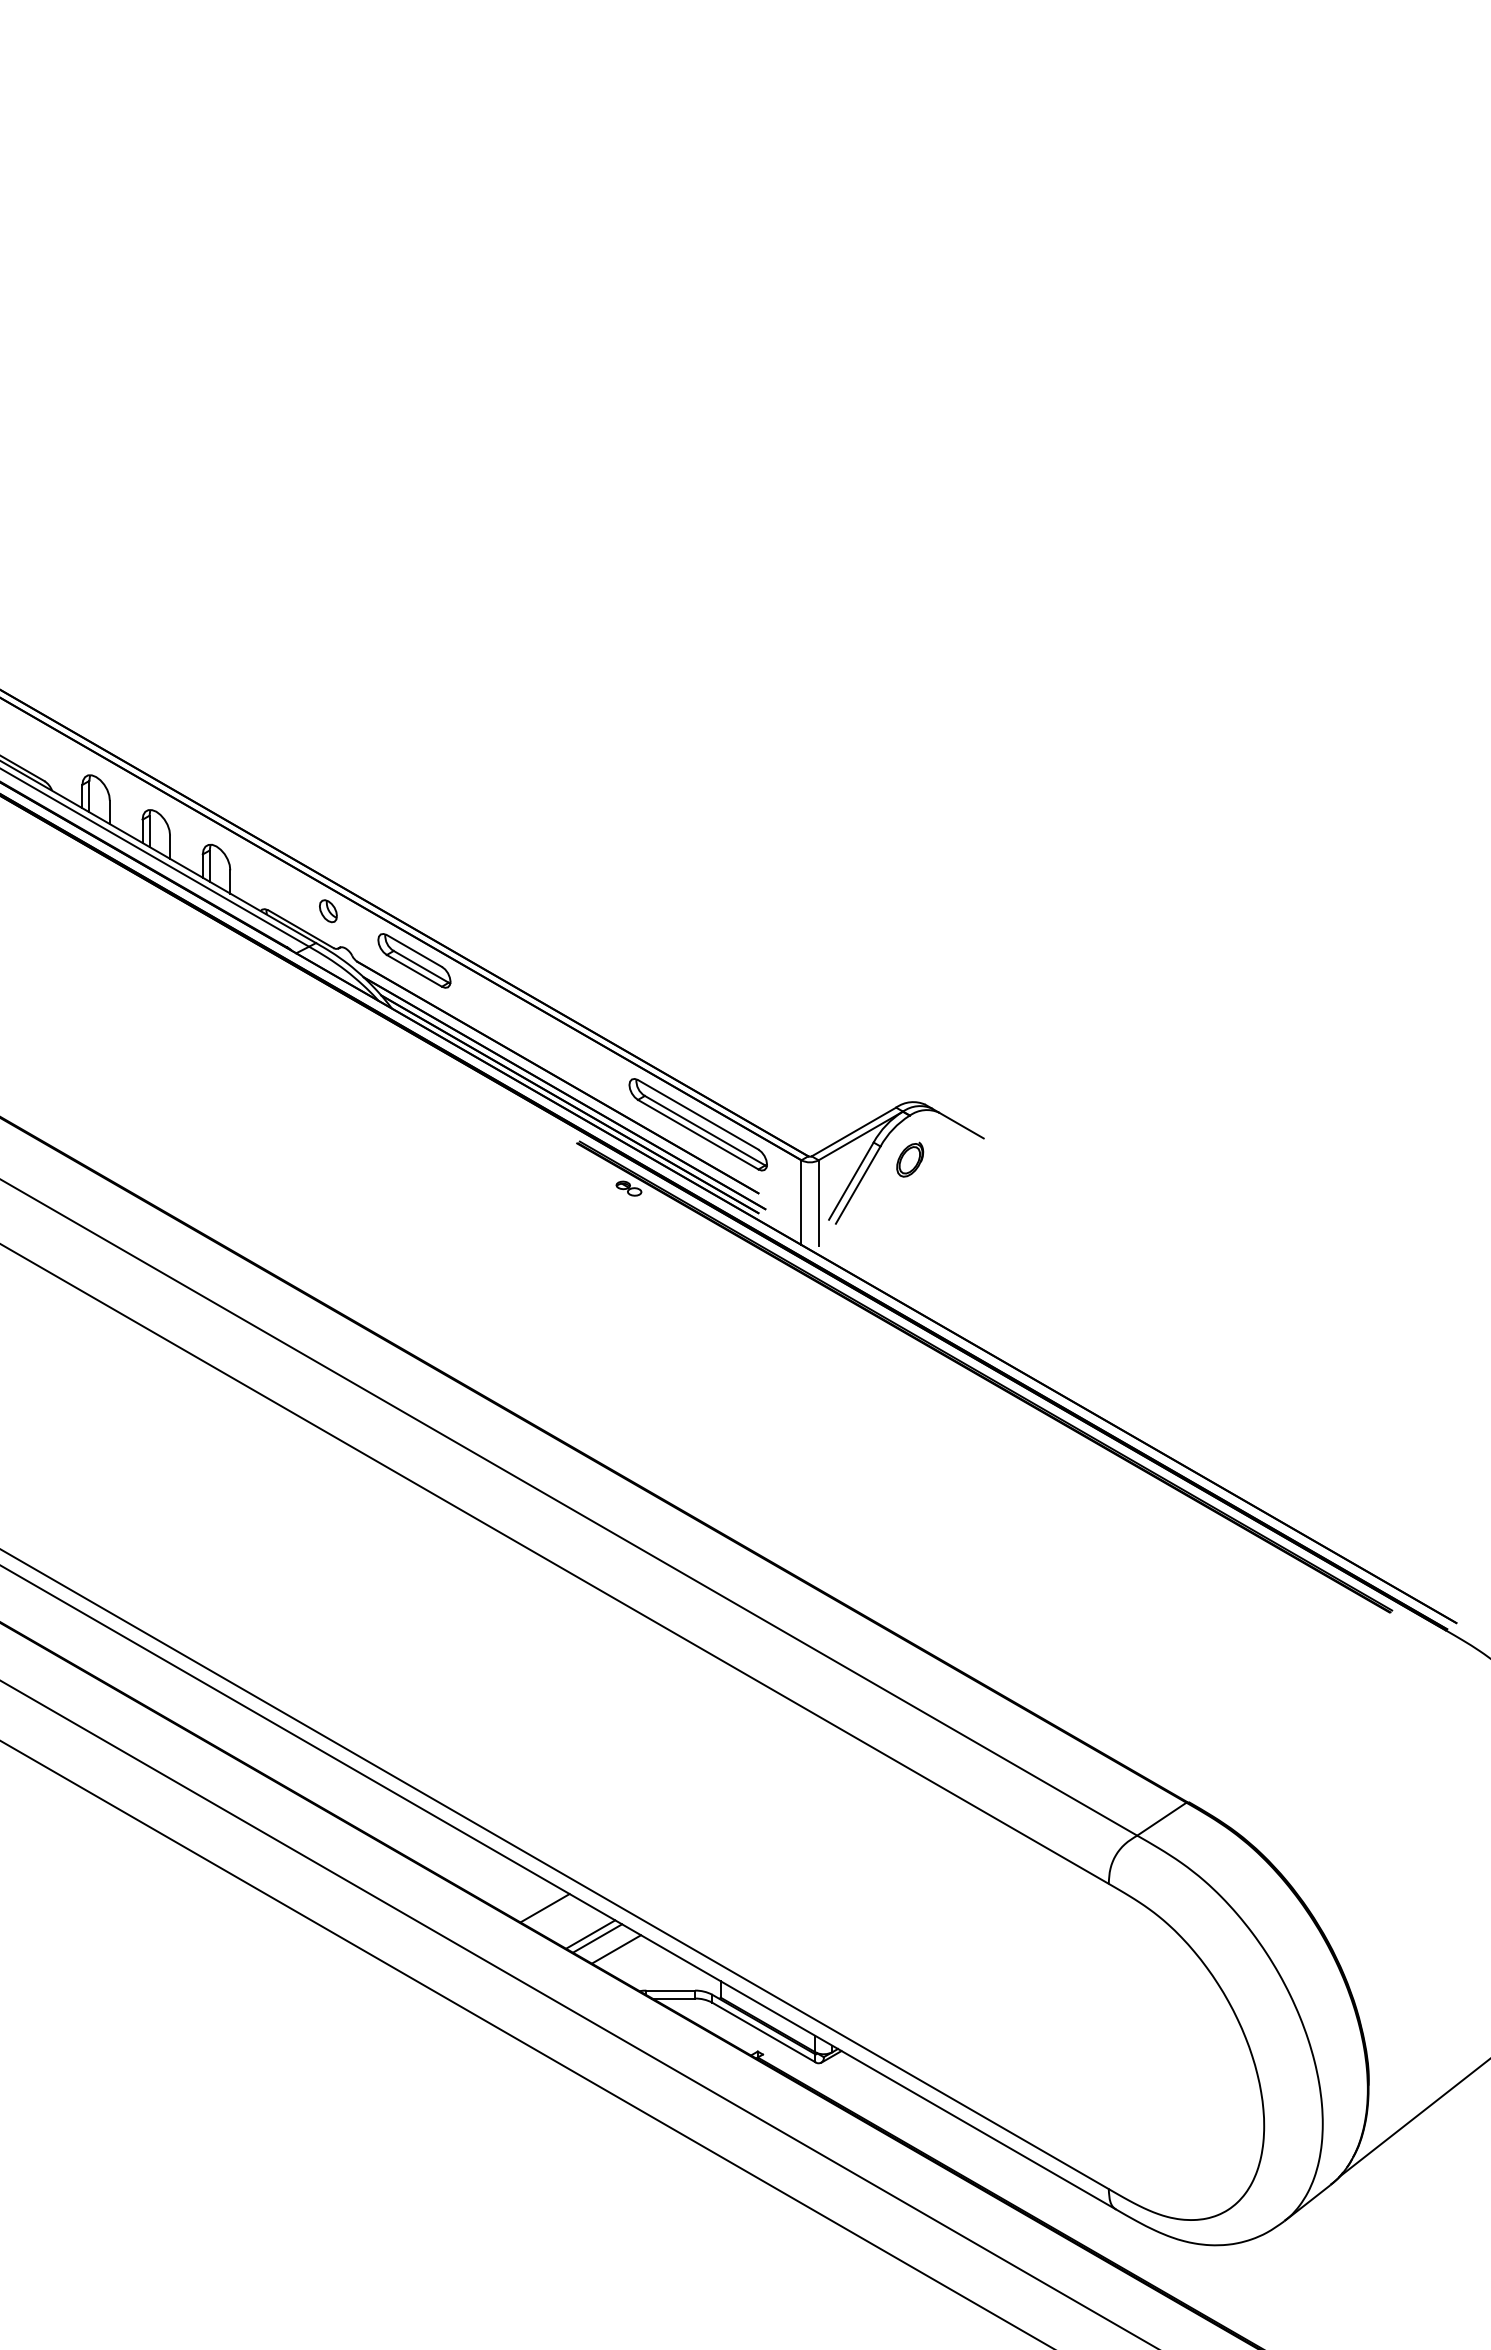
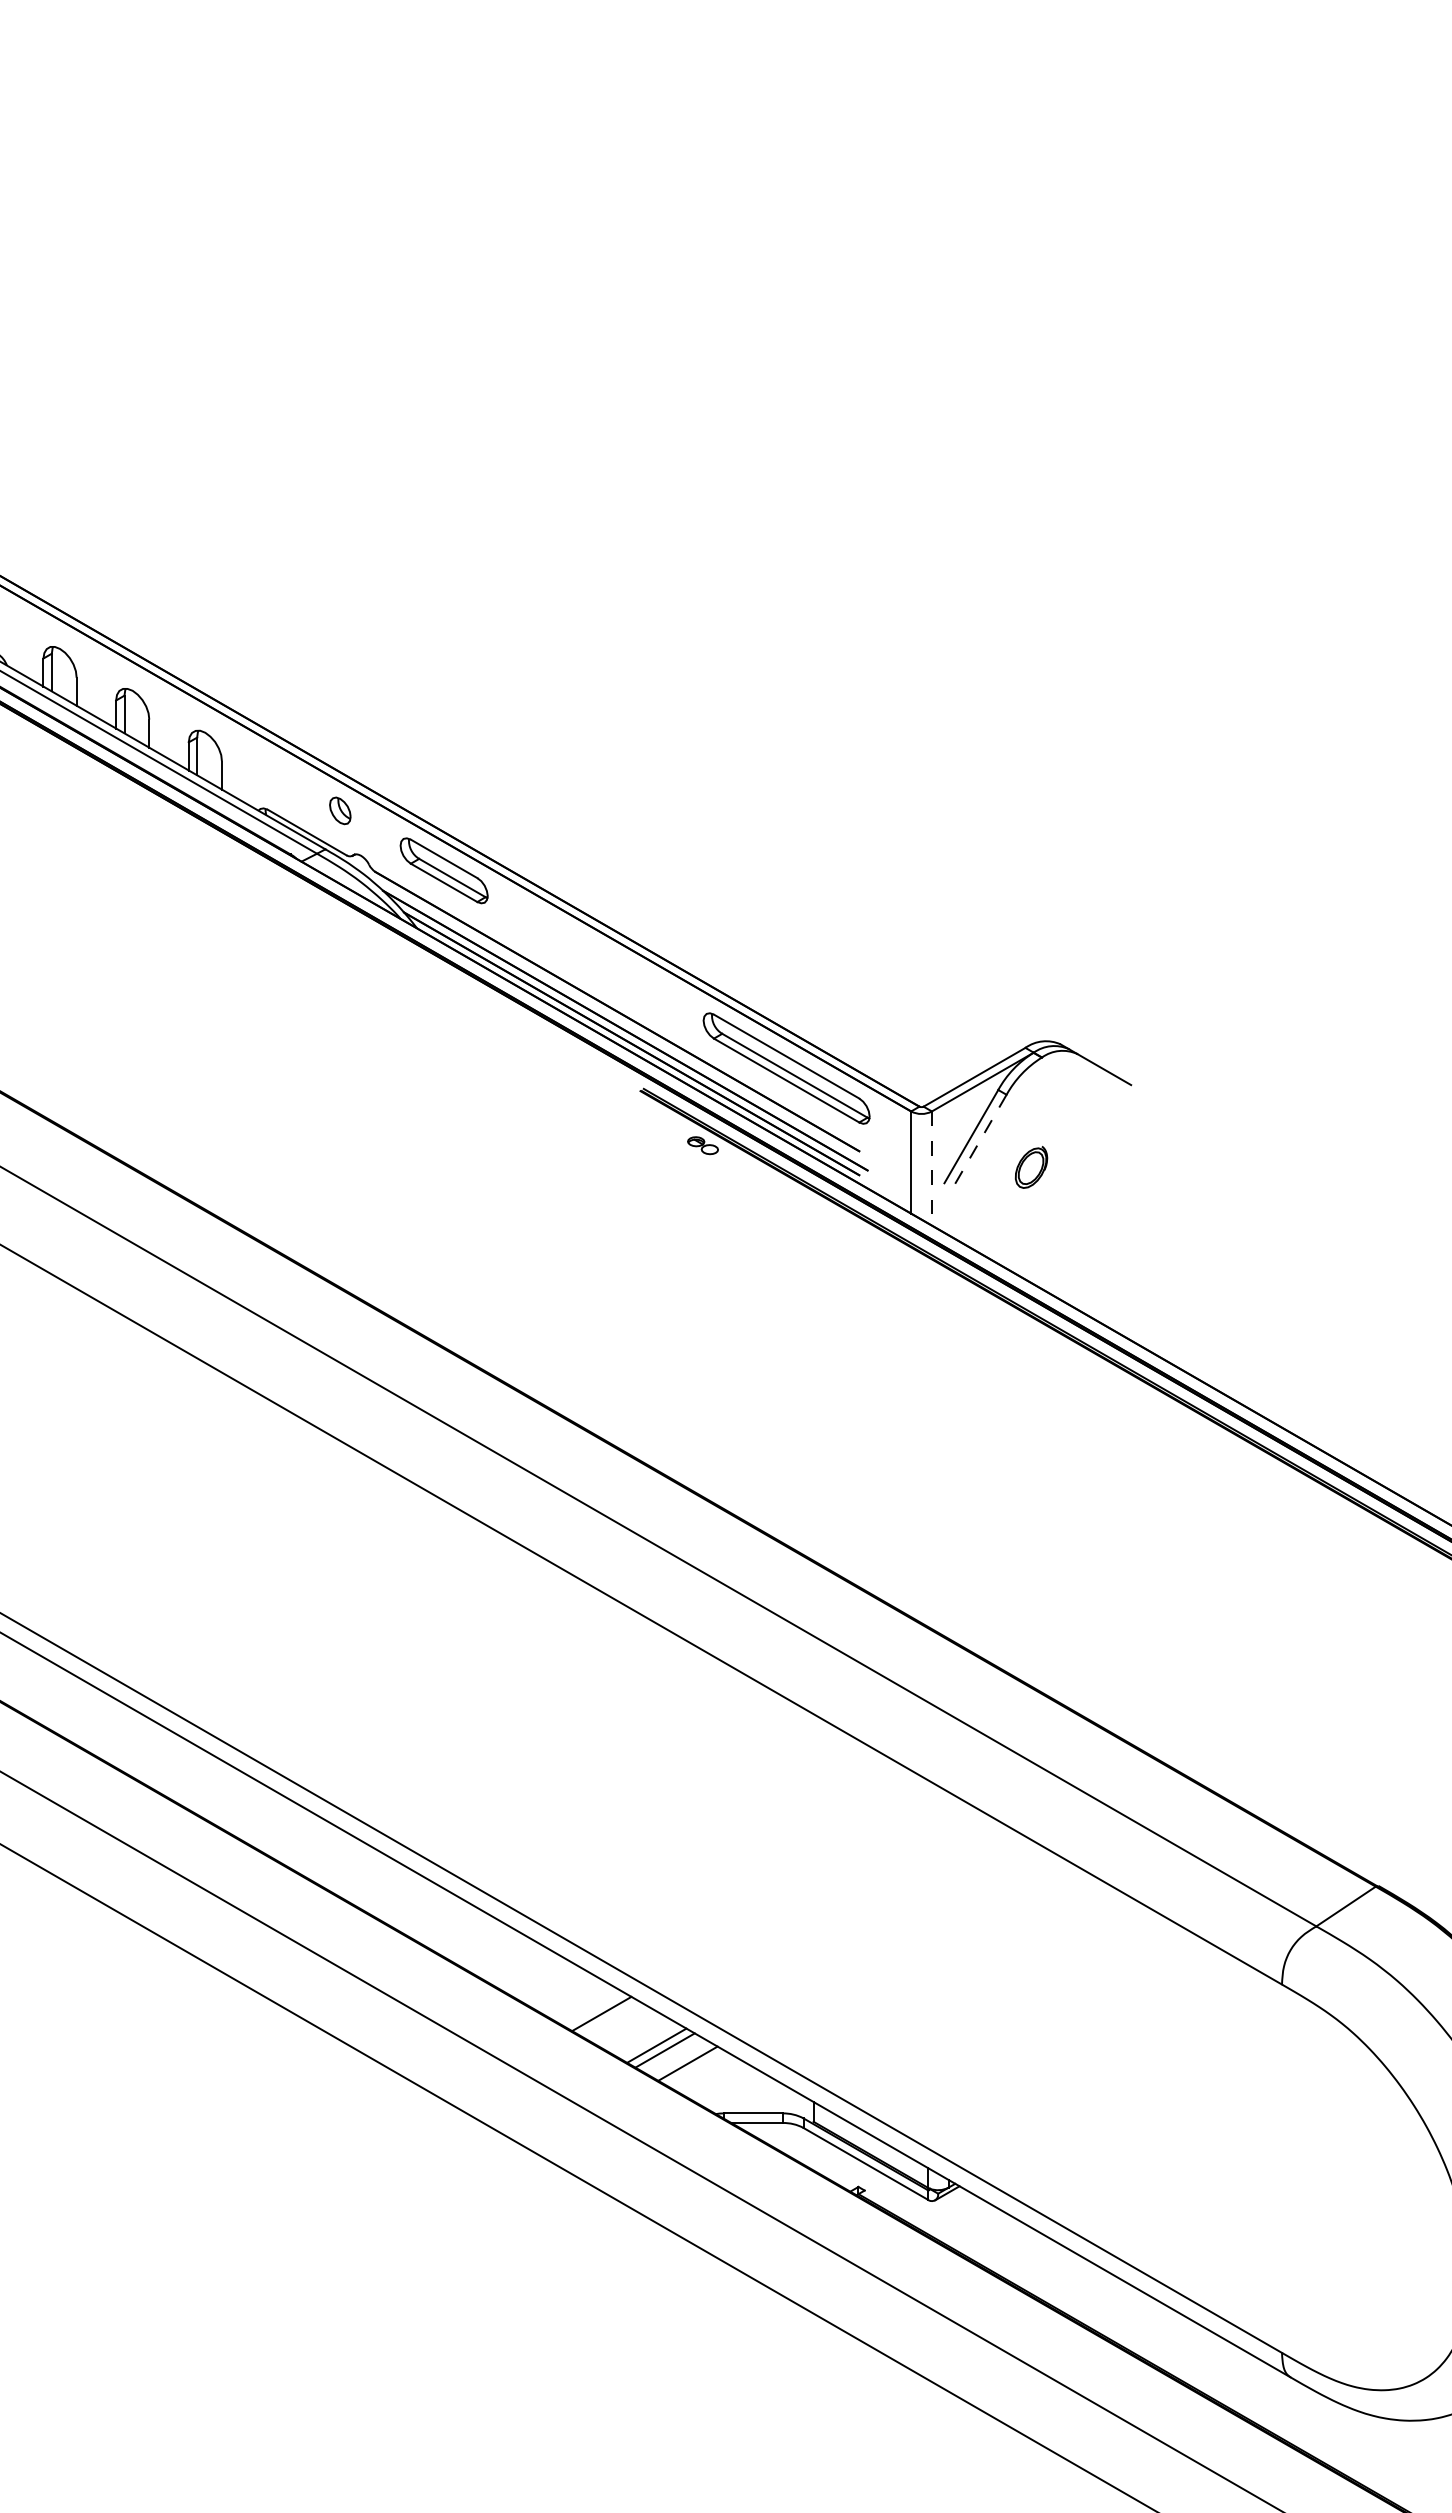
part: (910, 1159) -> (1031, 1167), moved
line: (858, 1185) -> (979, 1141), solid -> dashed
line: (818, 1203) -> (931, 1163), solid -> dashed

